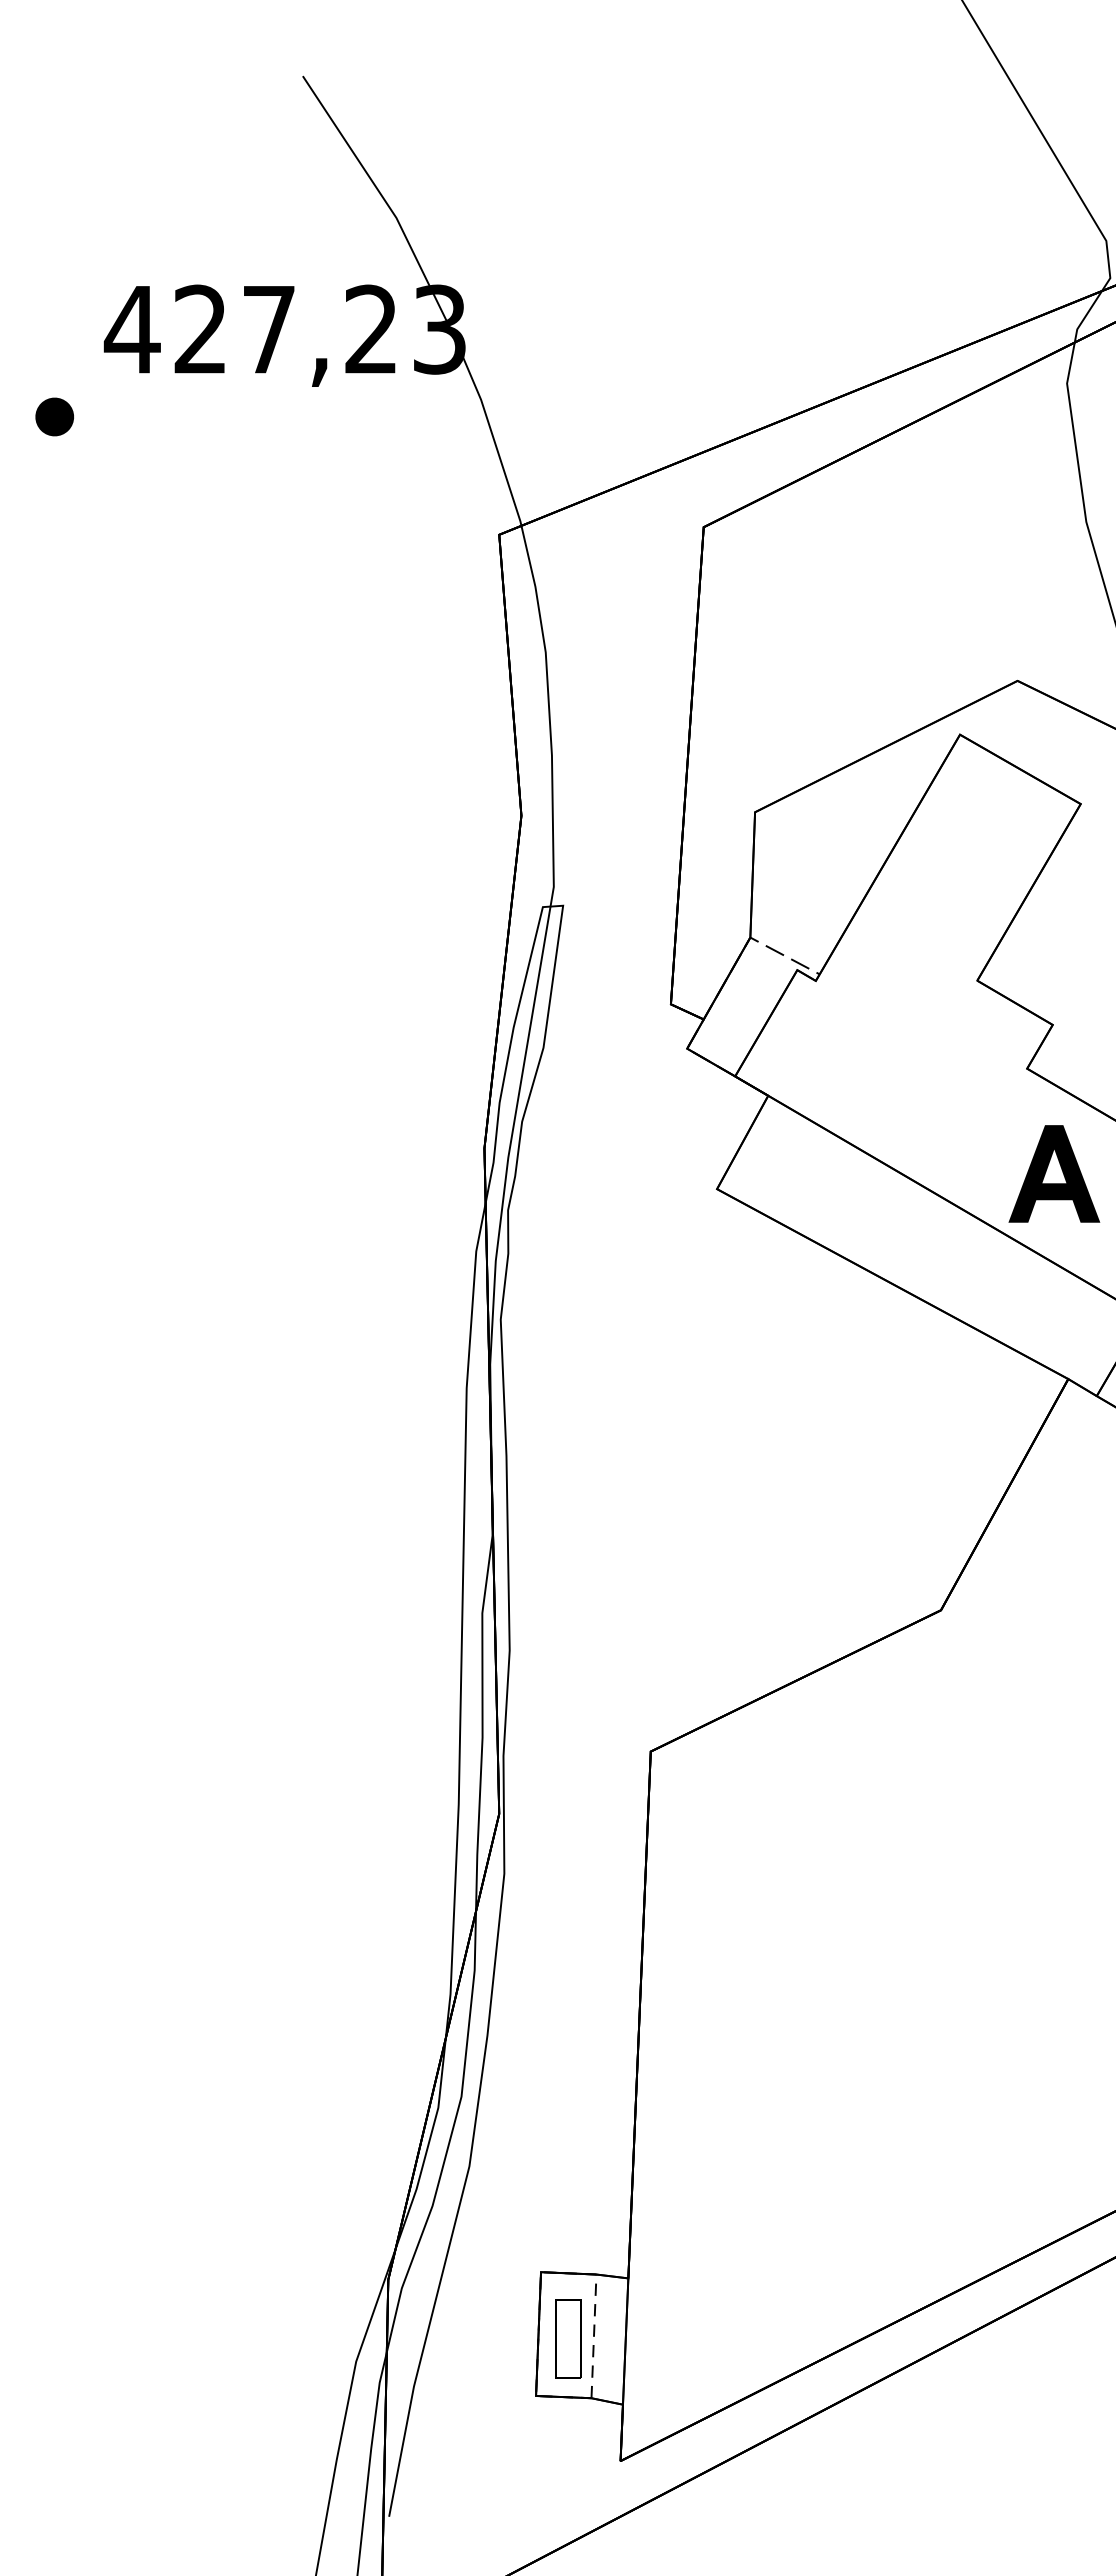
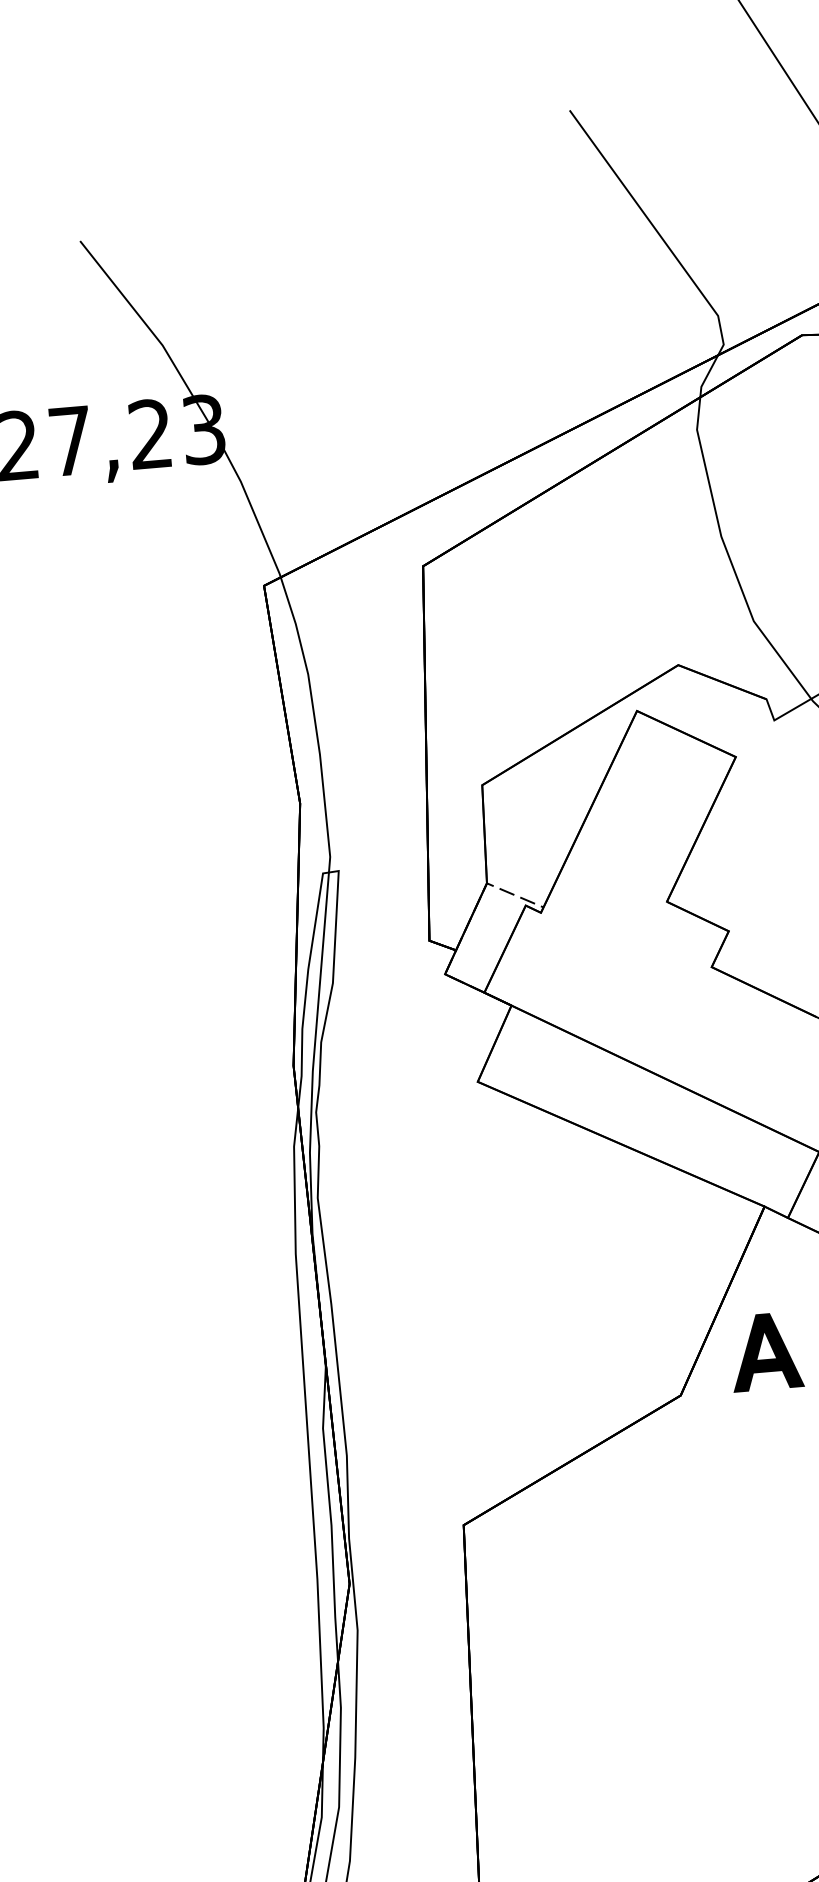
part: (1054, 1173) -> (766, 1351), moved

